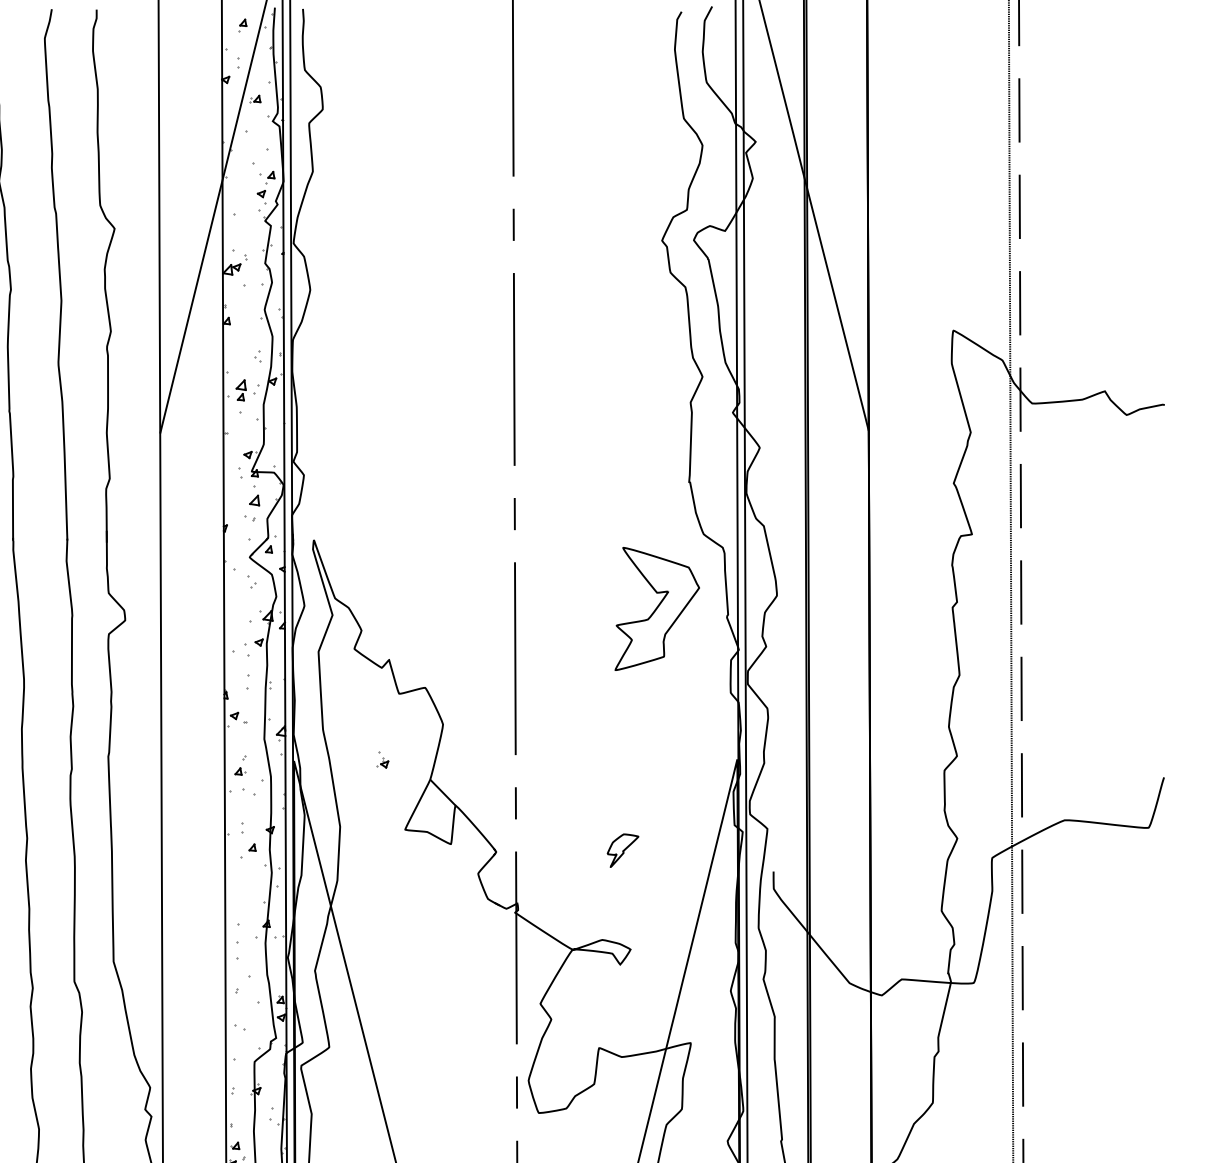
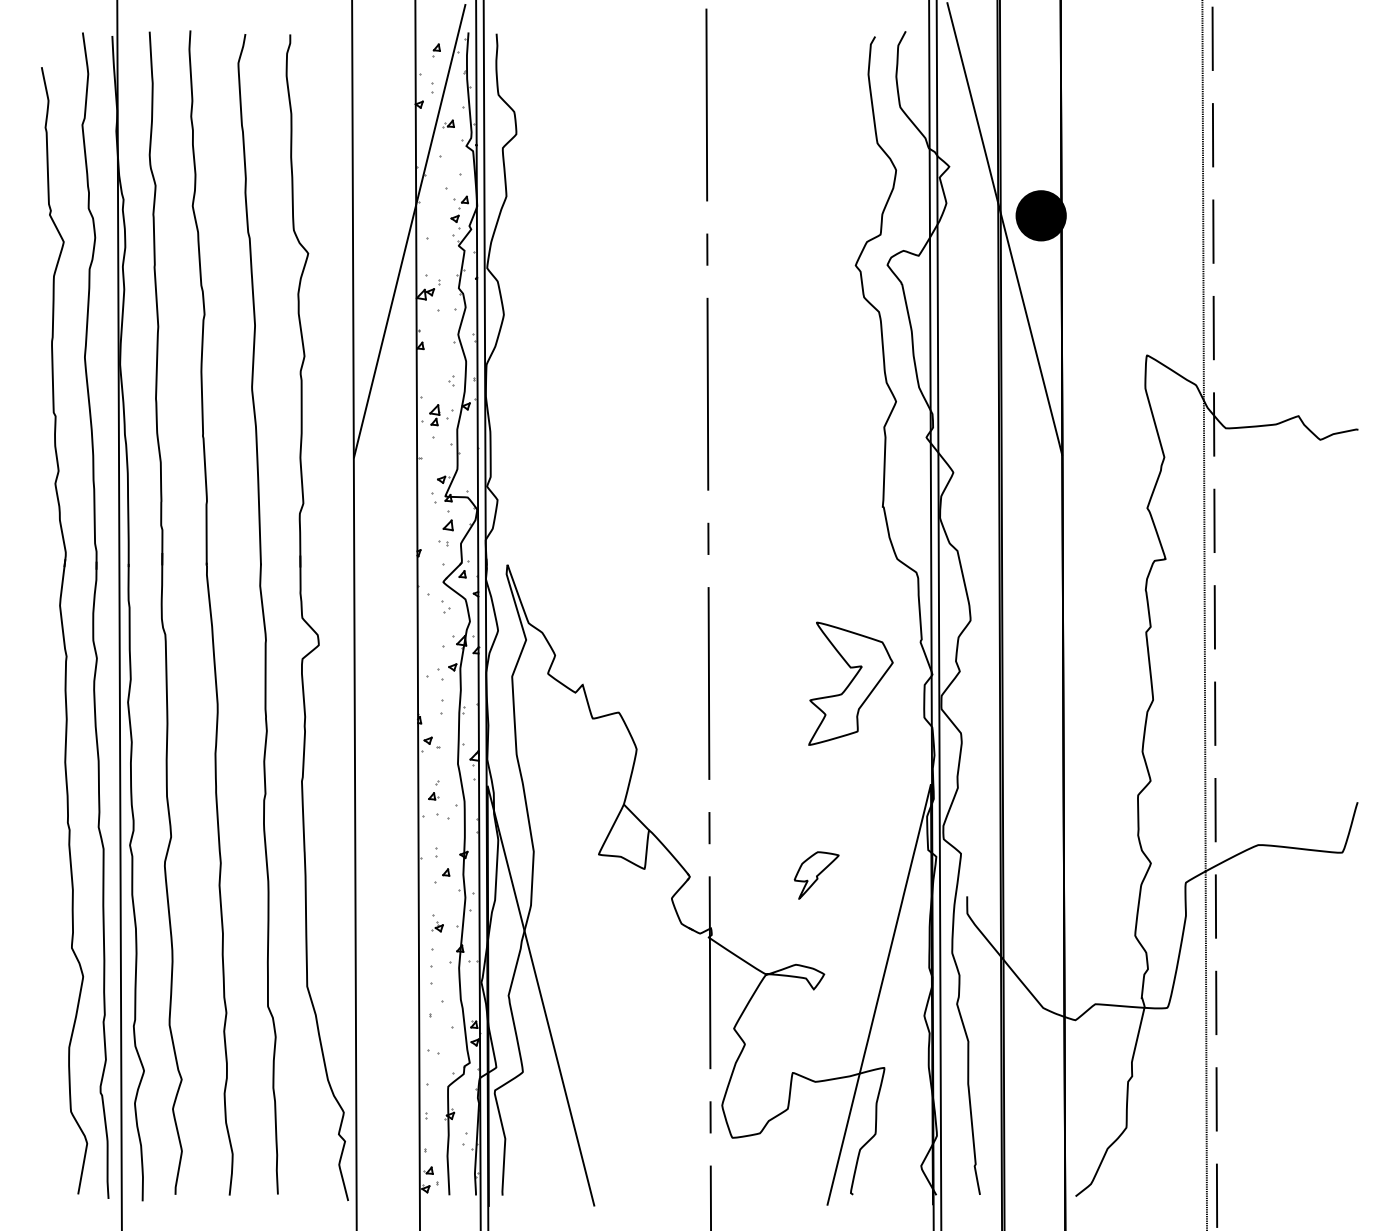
fill: (846, 190) -> (1040, 215), added
part: (656, 608) -> (850, 683), moved
part: (382, 759) -> (437, 923), moved
part: (622, 850) -> (816, 875), size x1.43

